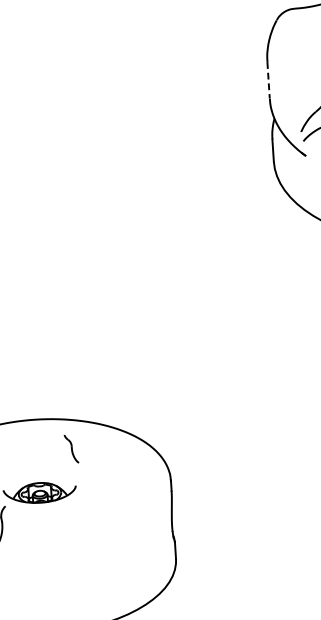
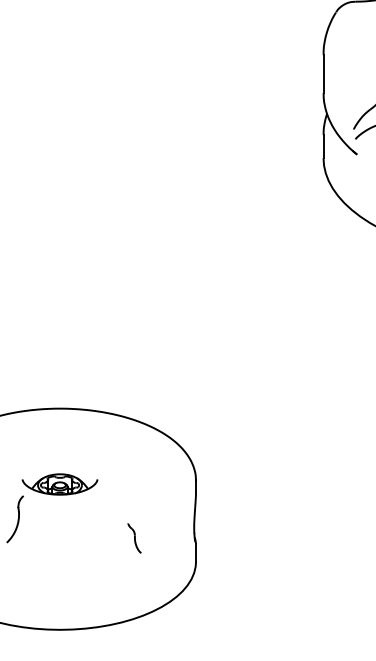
line: (268, 79) -> (323, 73), dashed -> solid
part: (71, 449) -> (134, 538), moved

